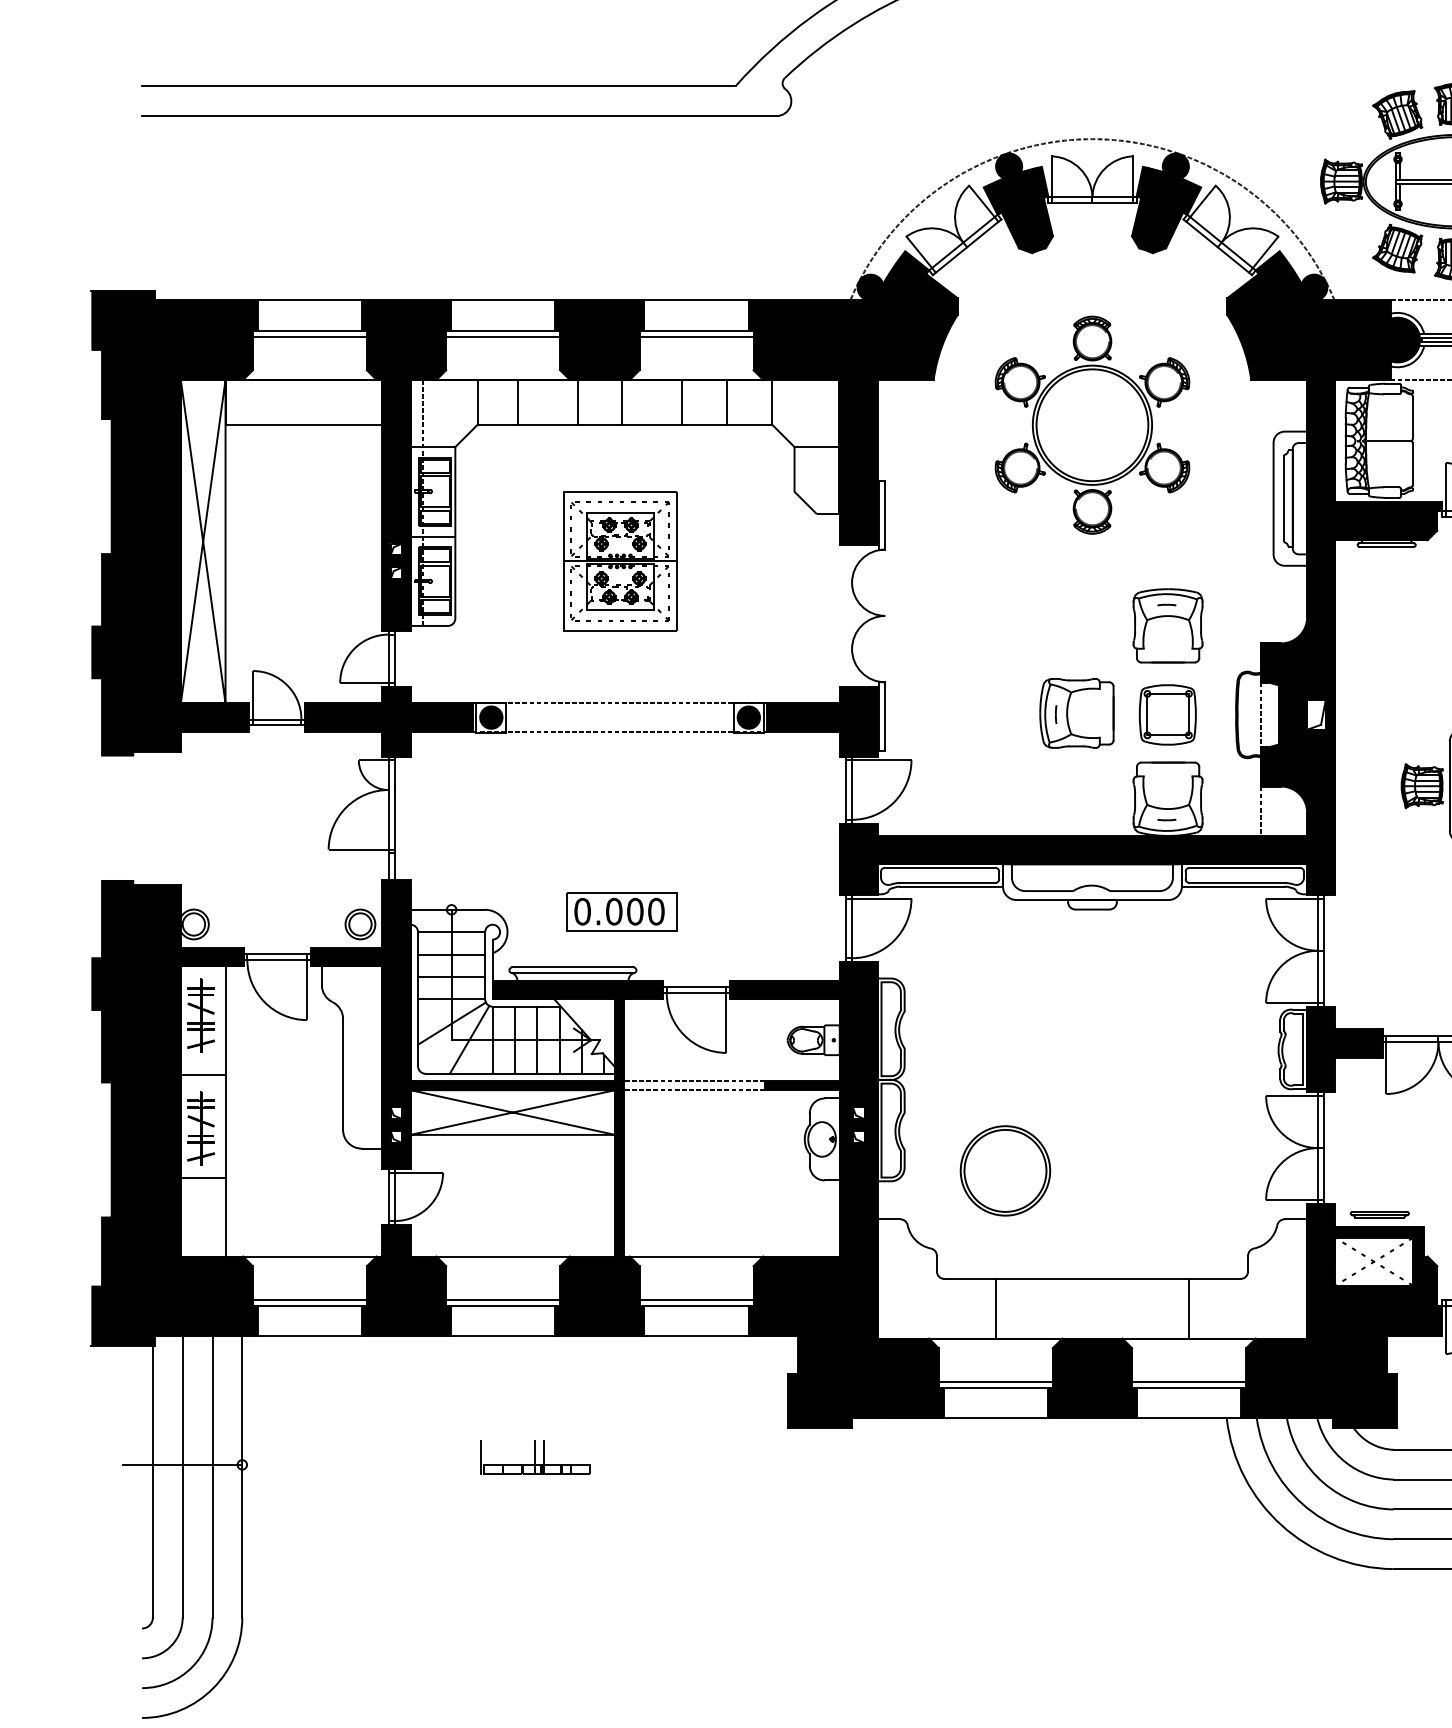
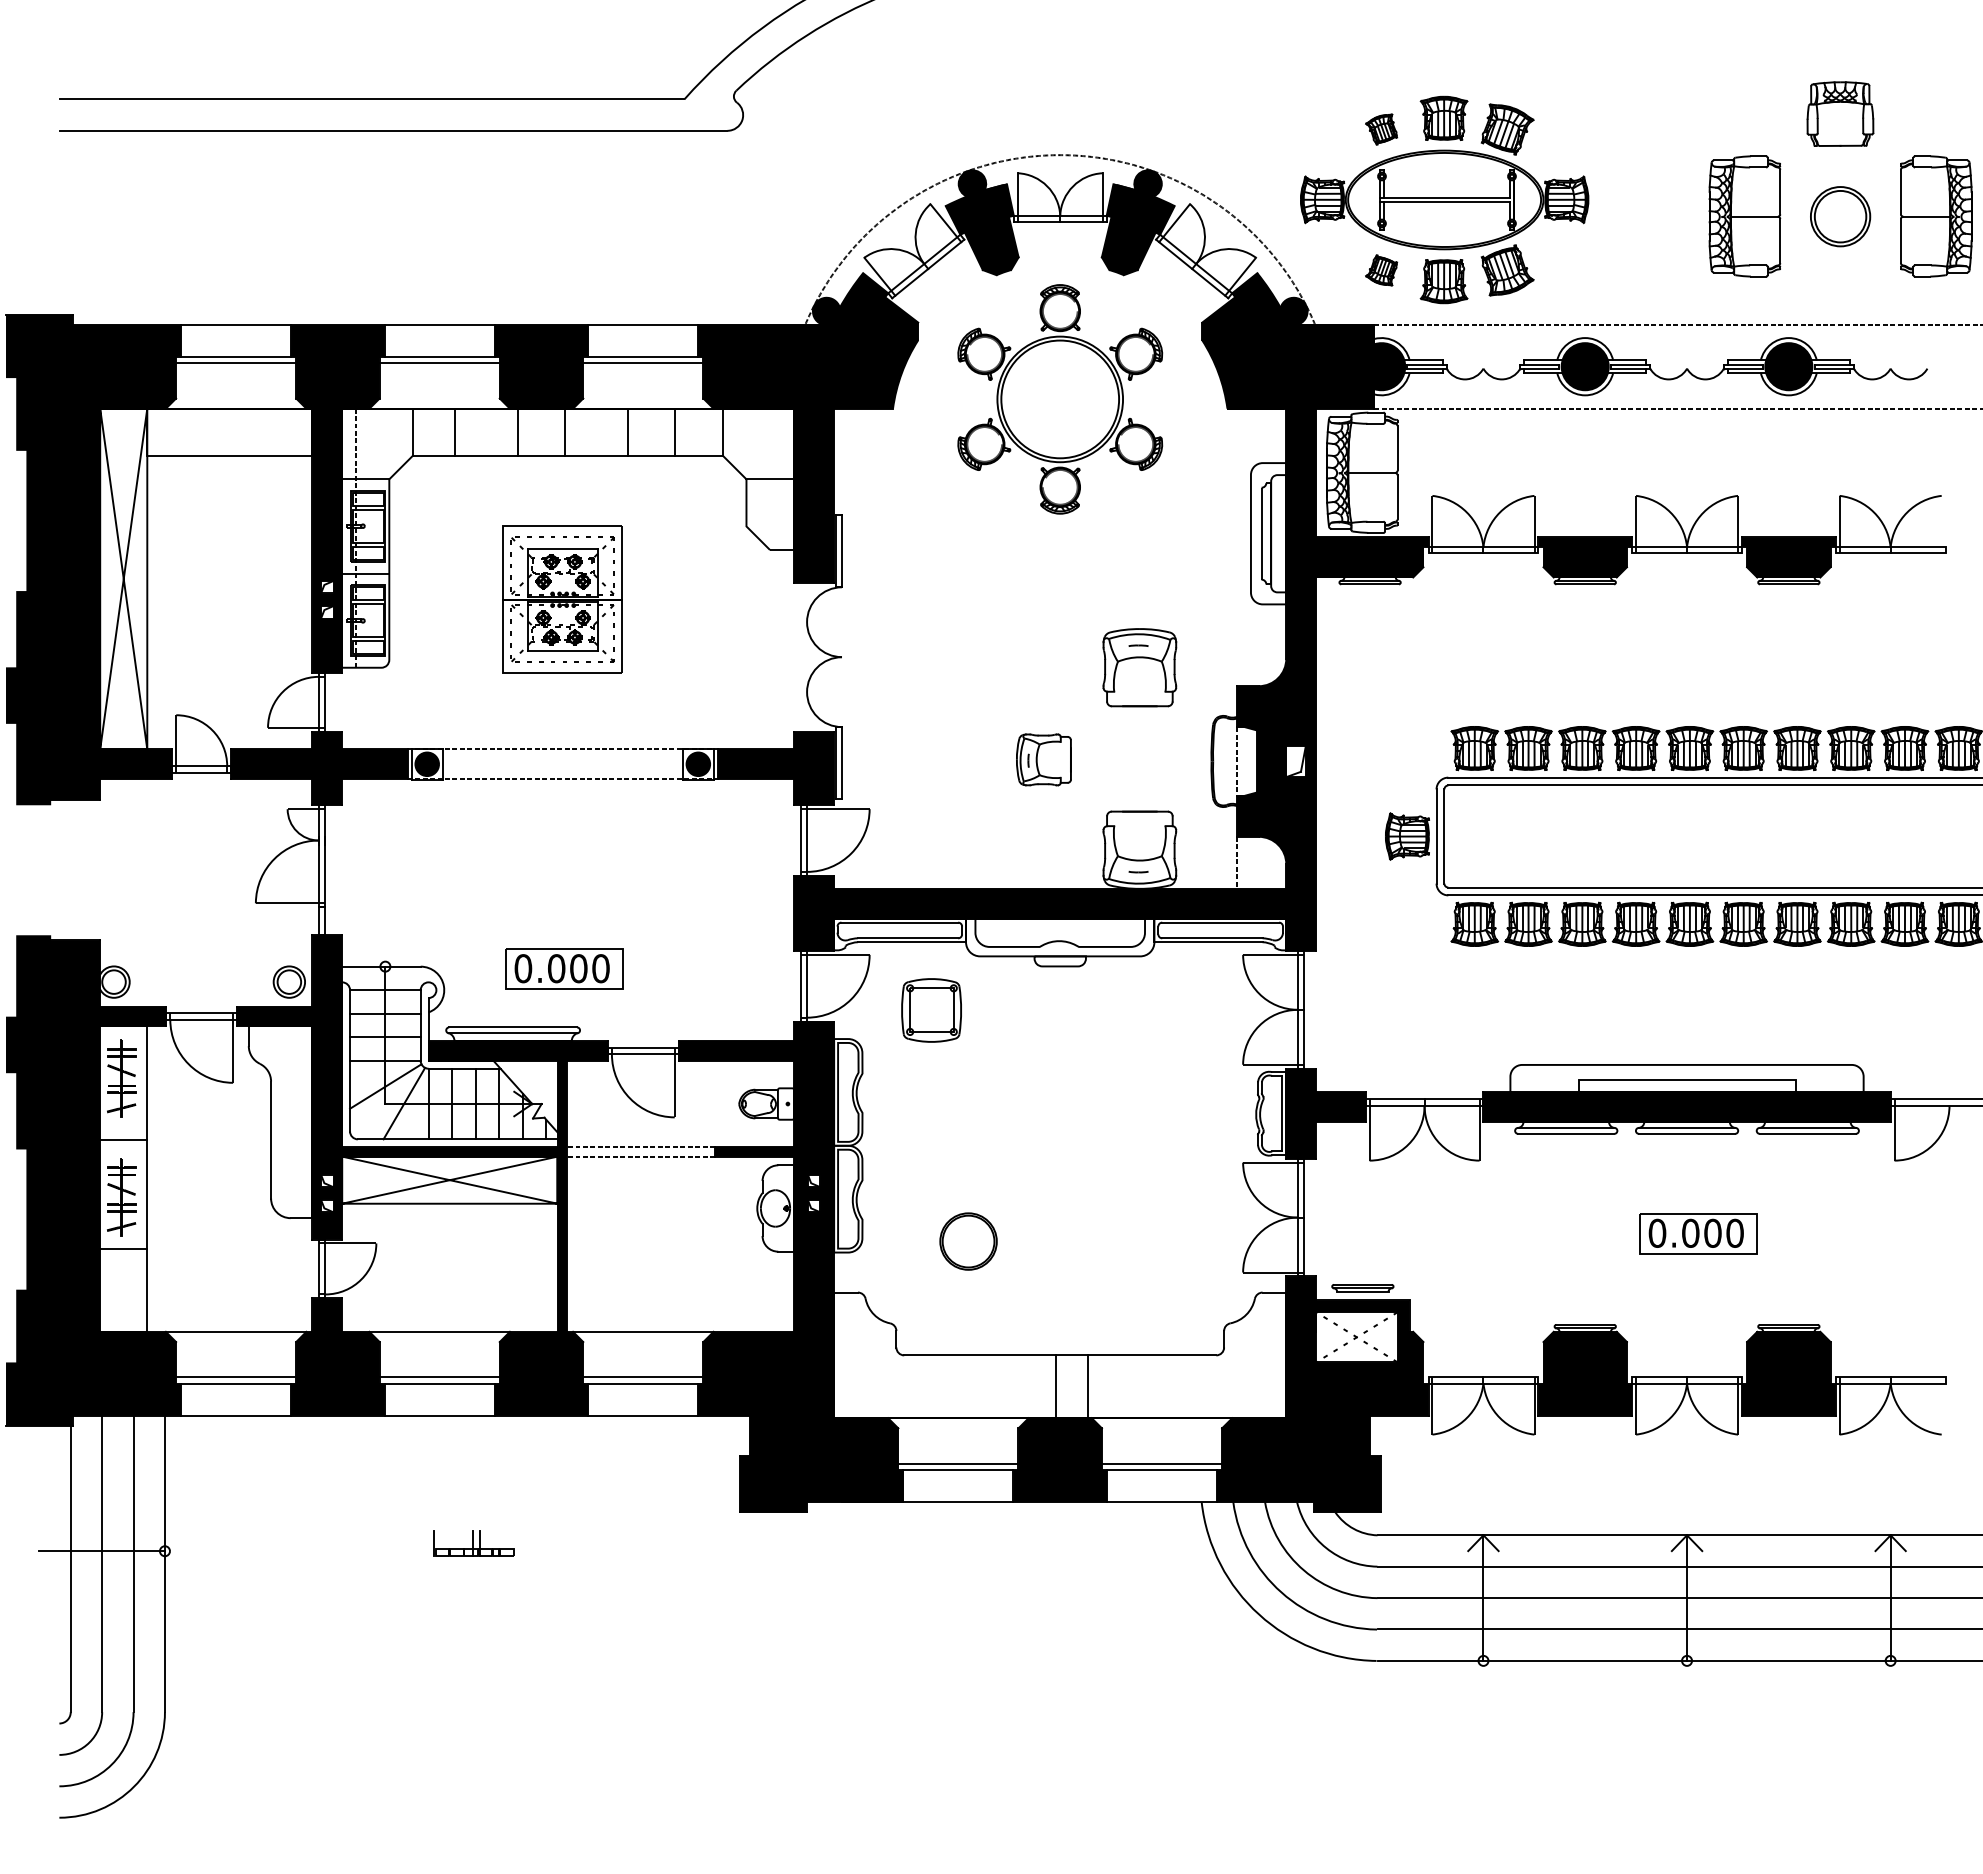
part: (1397, 114) -> (1381, 129), size x0.6
part: (1397, 248) -> (1381, 270), size x0.6
part: (1092, 425) -> (1060, 399), moved
part: (1076, 713) -> (1043, 759), size x0.7
part: (1167, 714) -> (931, 1010), moved
part: (1005, 1170) -> (968, 1241), size x0.6
line: (995, 1308) -> (1056, 1386), moved
line: (1189, 1308) -> (1088, 1386), moved
part: (535, 1457) -> (473, 1543), size x0.7

